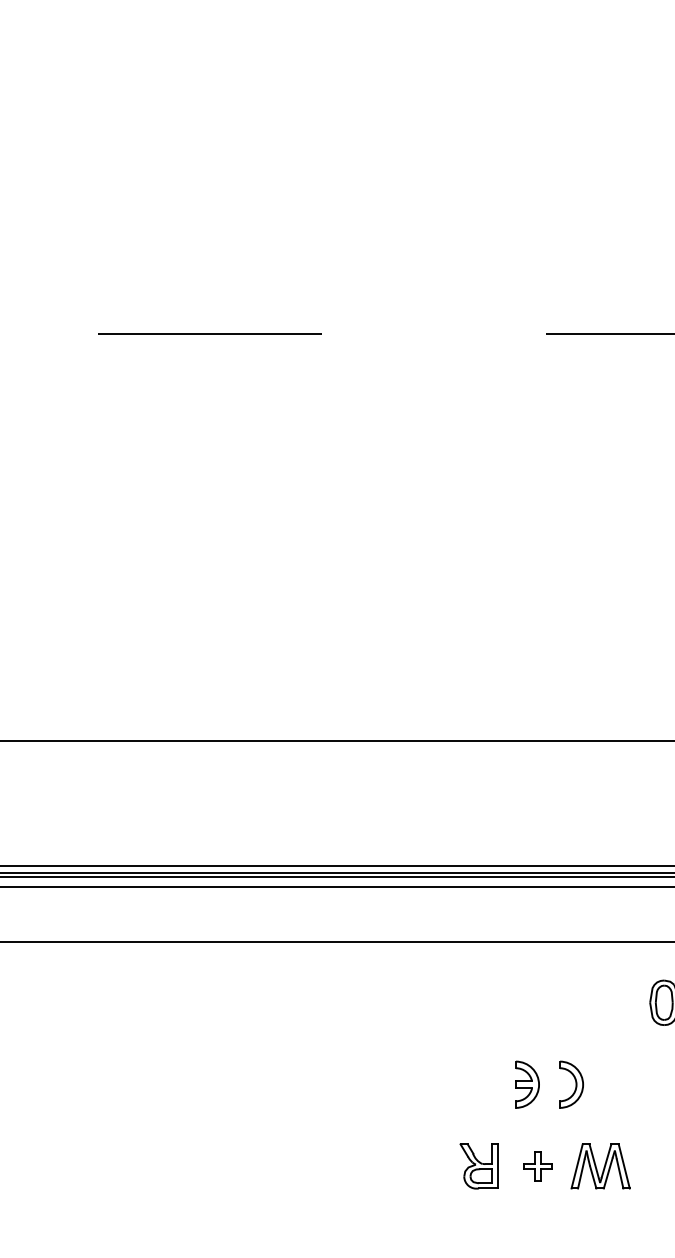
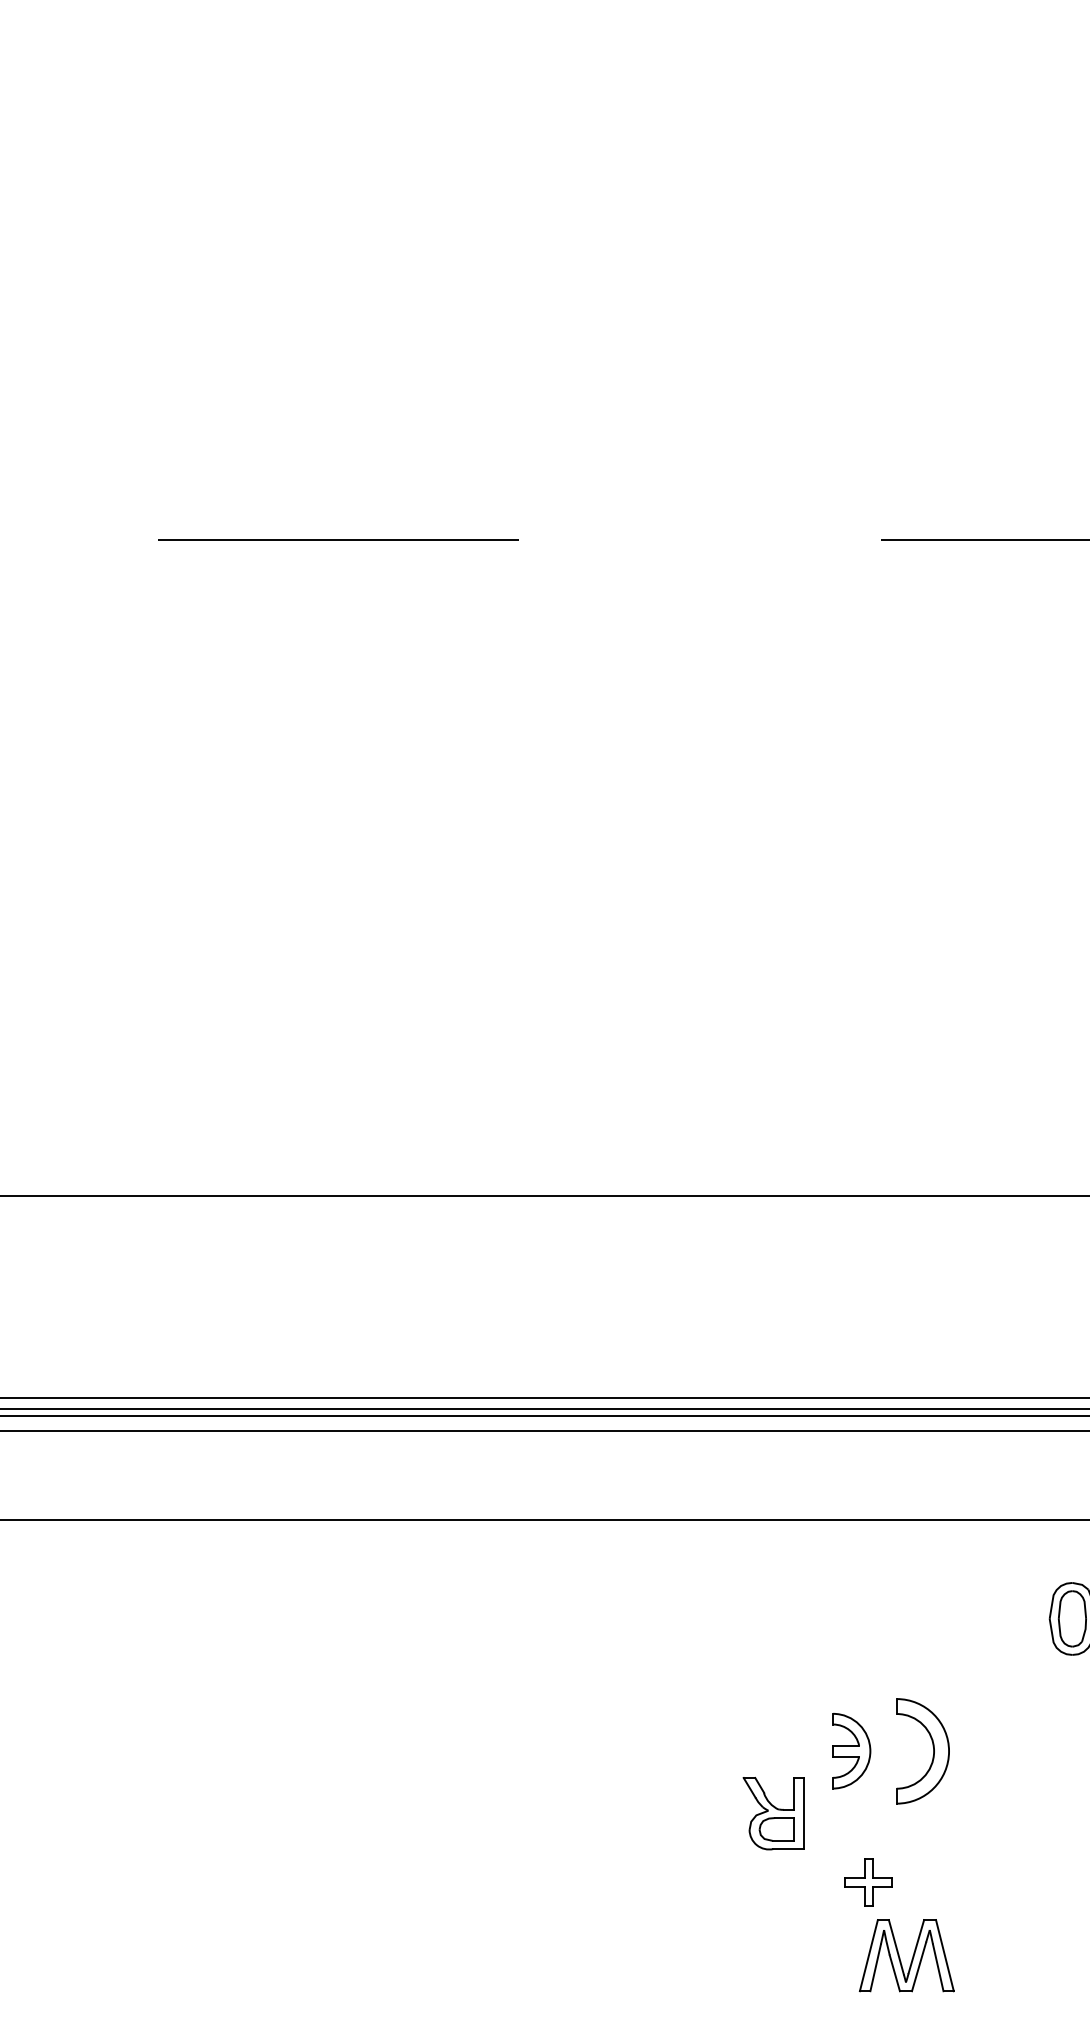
part: (571, 1084) -> (922, 1750), size x1.4
part: (478, 1166) -> (772, 1813), moved
part: (600, 1166) -> (906, 1955), moved

